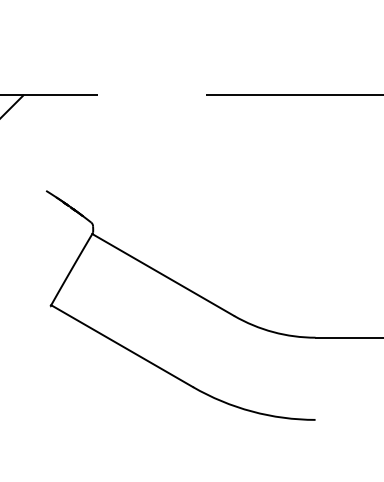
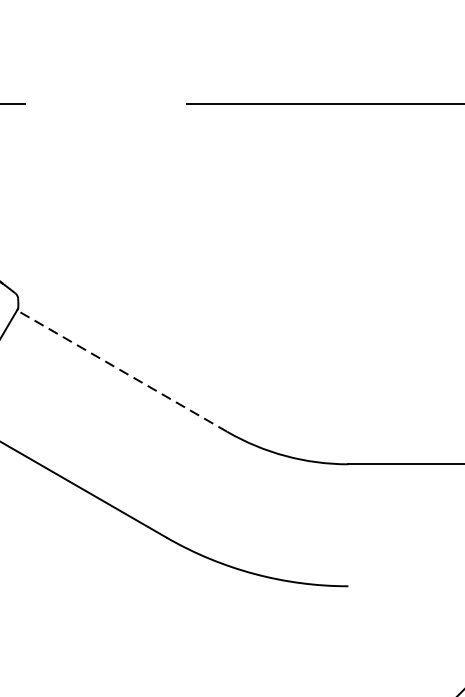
line: (163, 274) -> (122, 370), solid -> dashed

